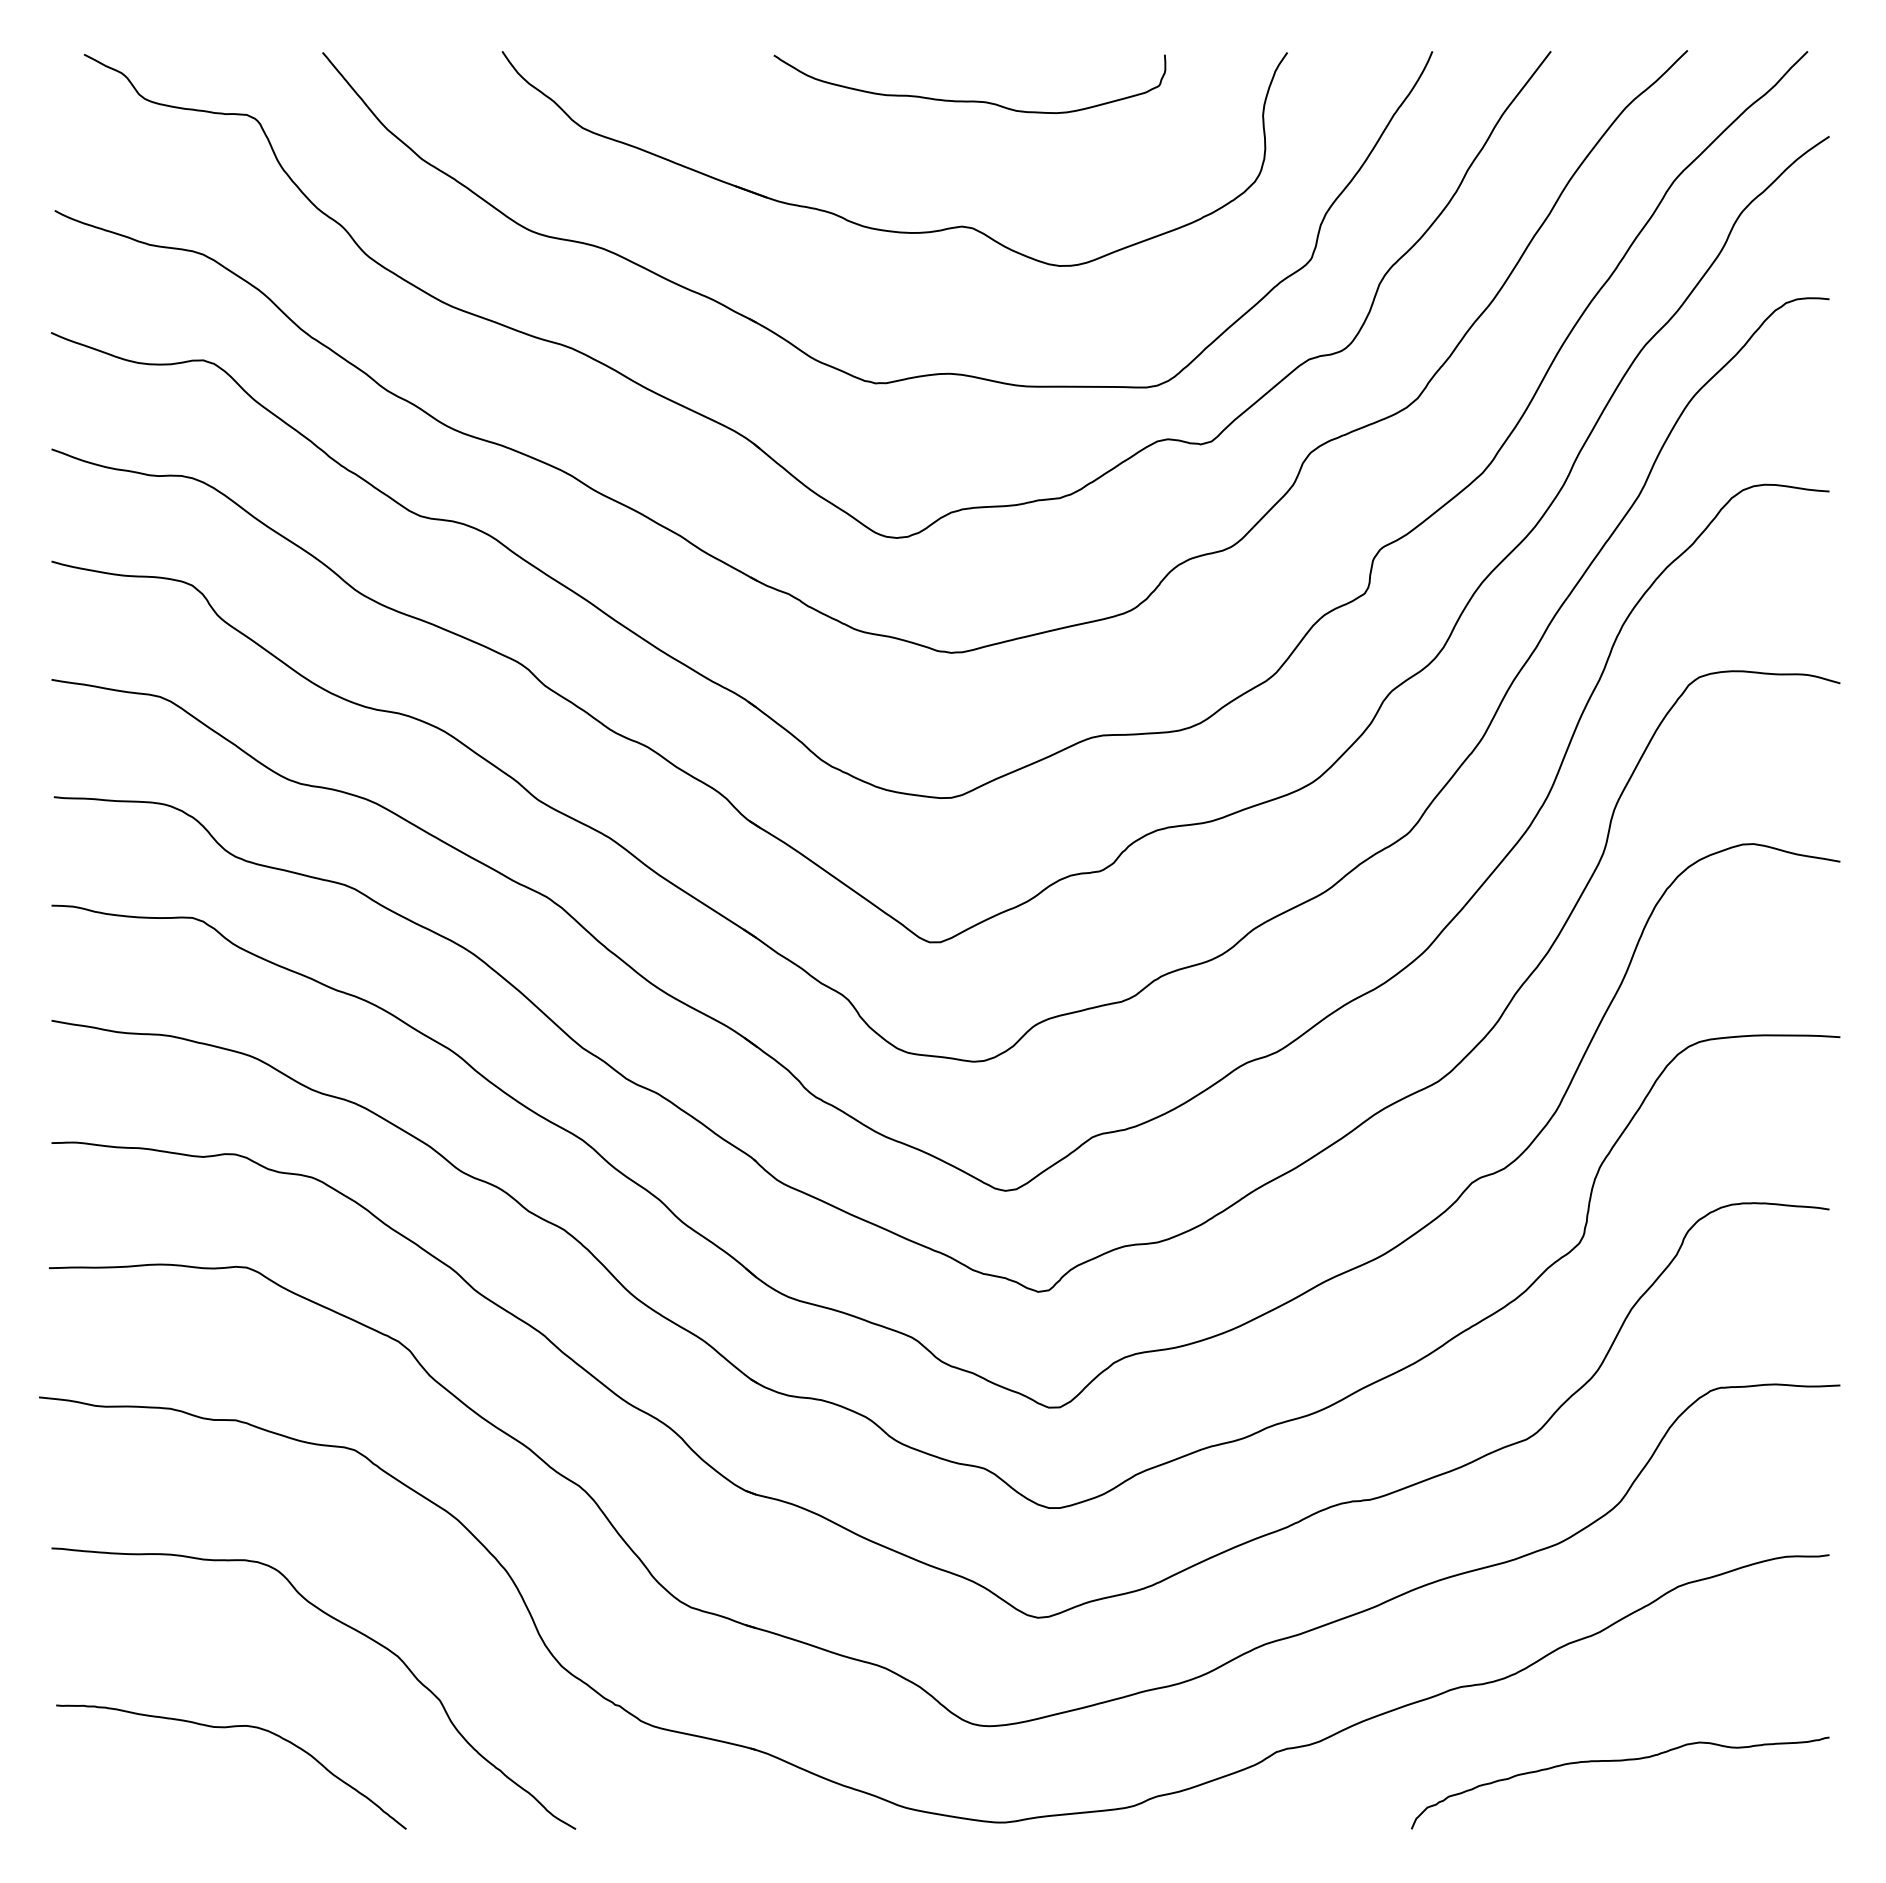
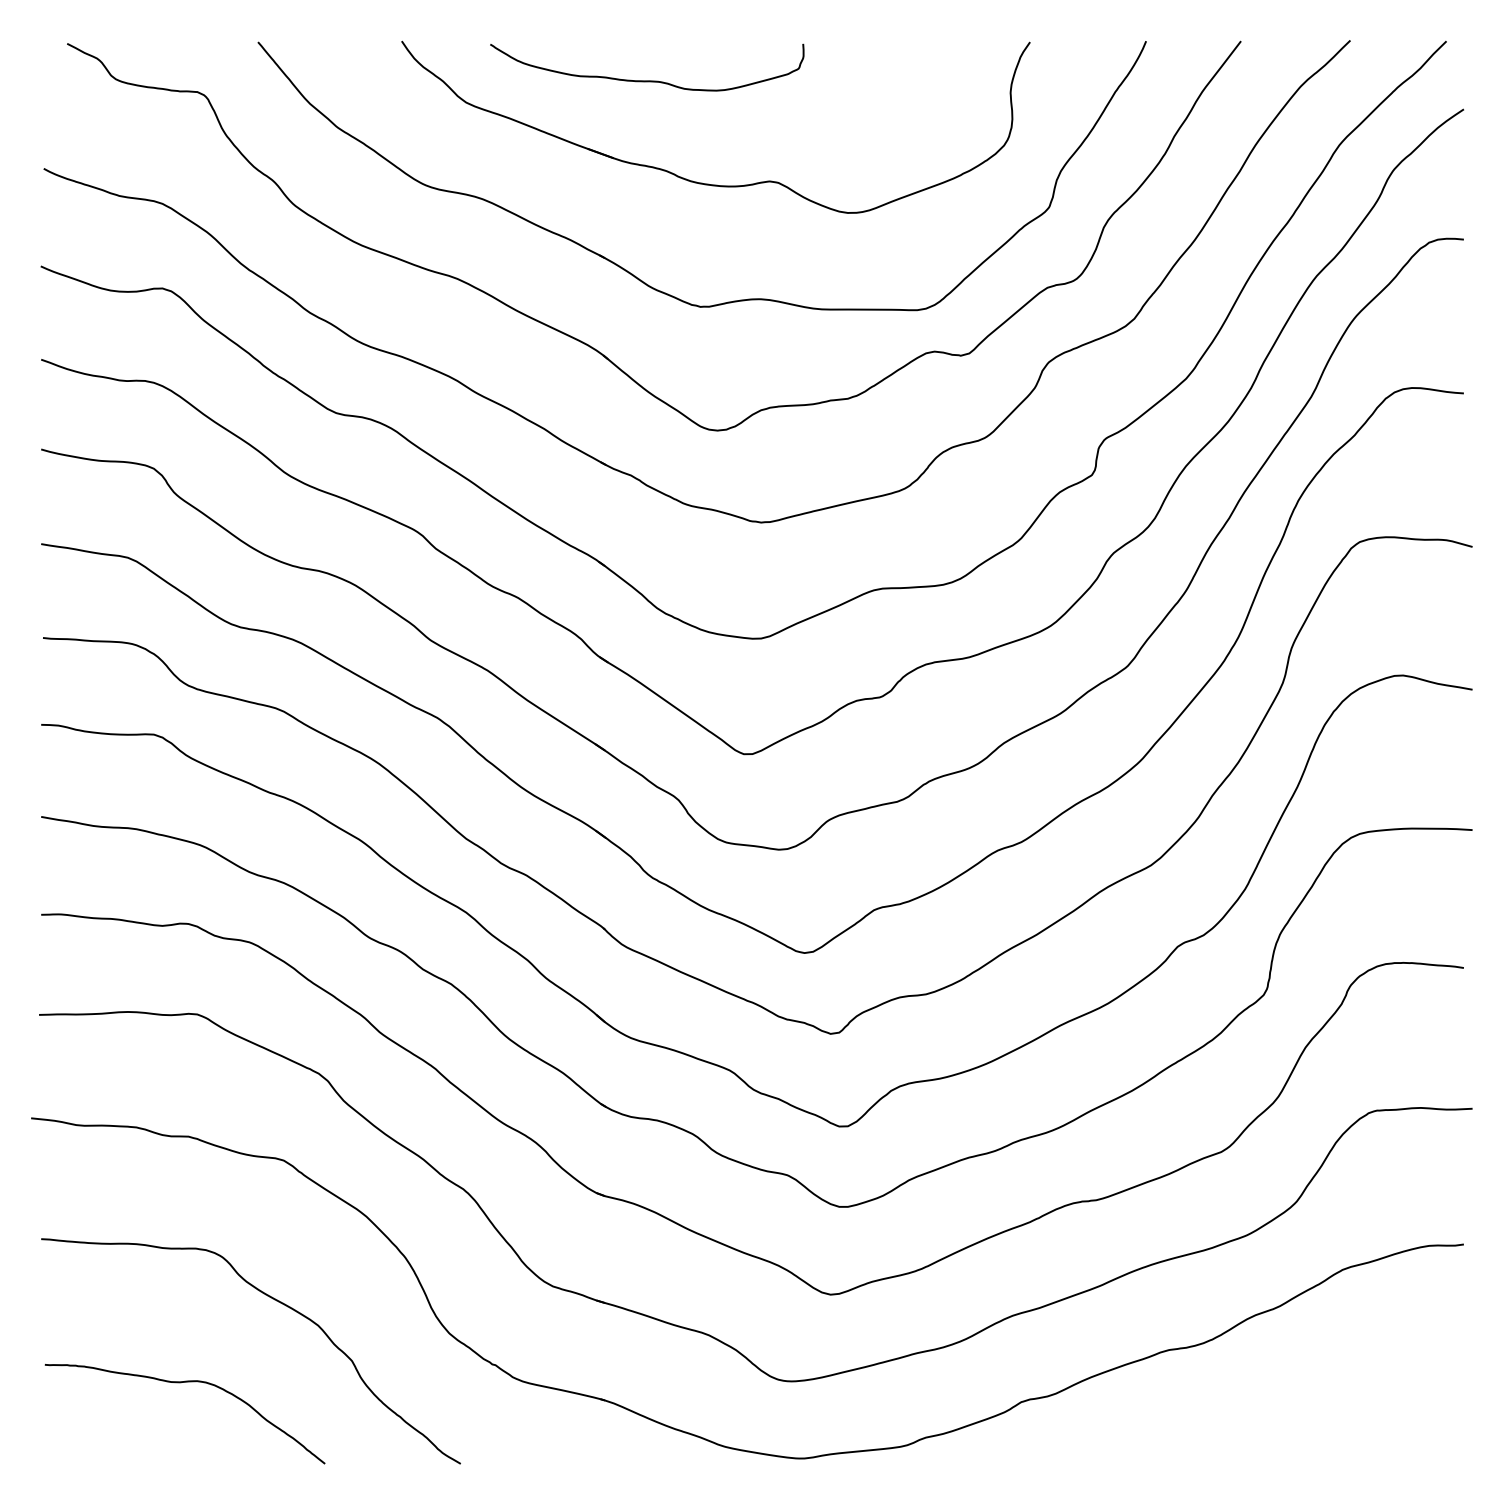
curve: (969, 100) -> (646, 80), moved
curve: (1620, 1761) -> (1296, 1409), removed

